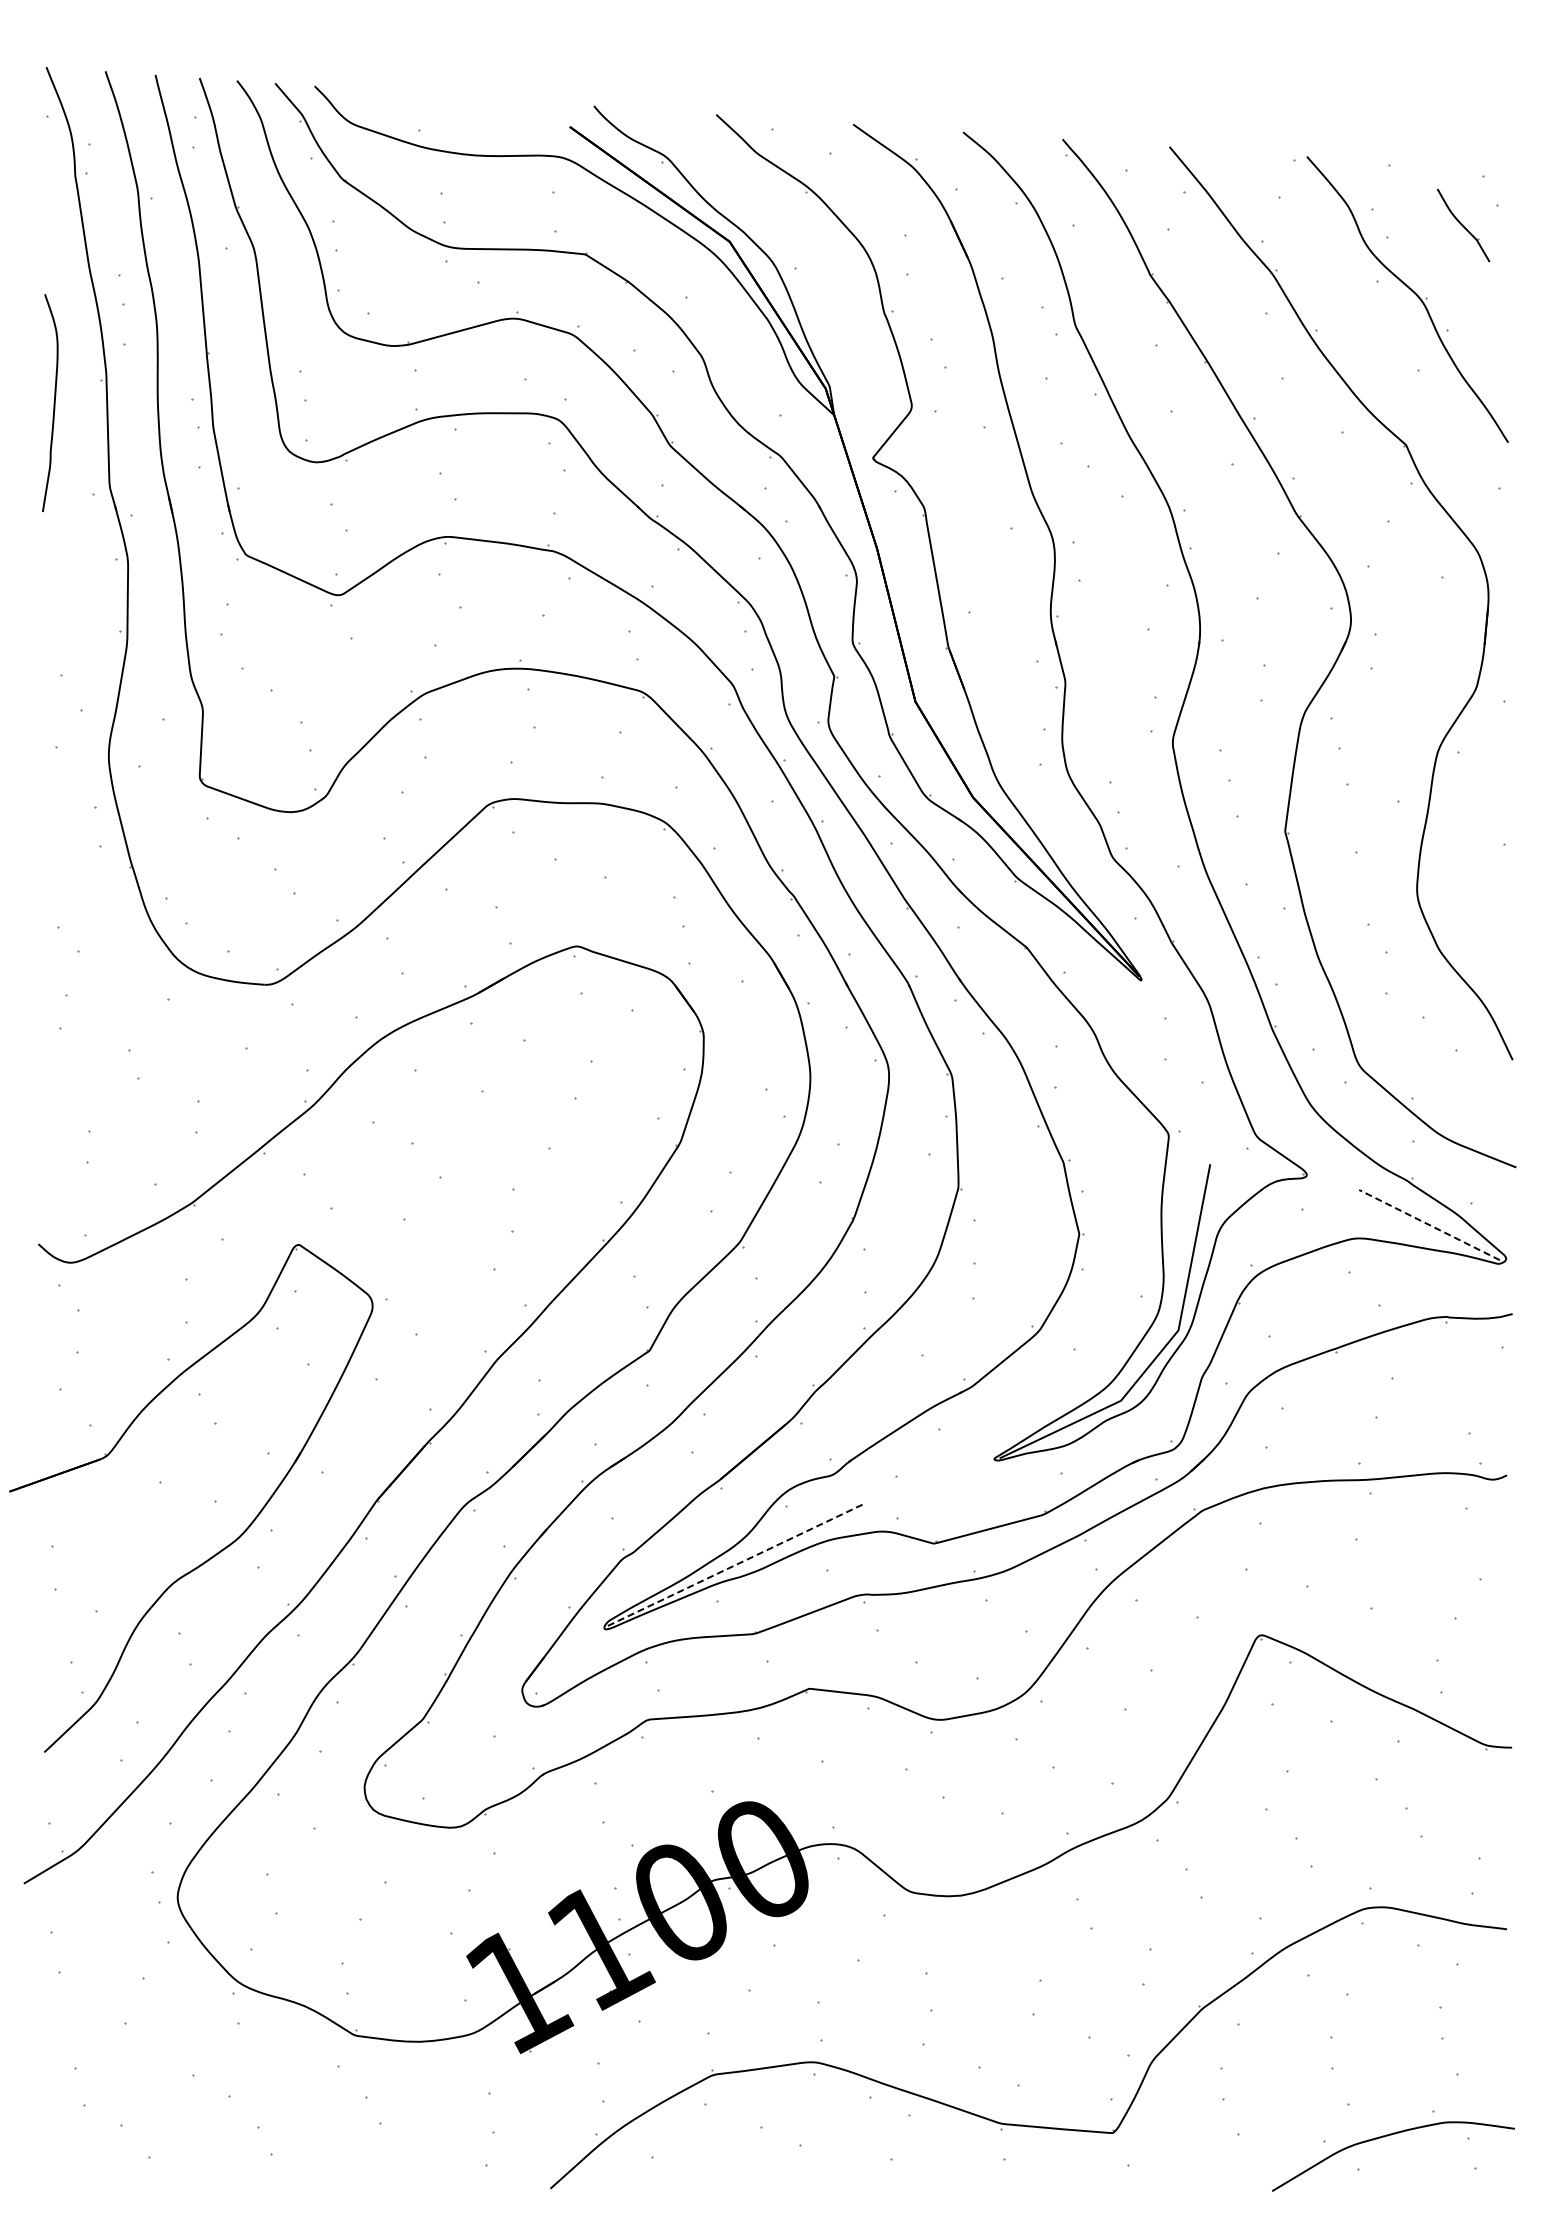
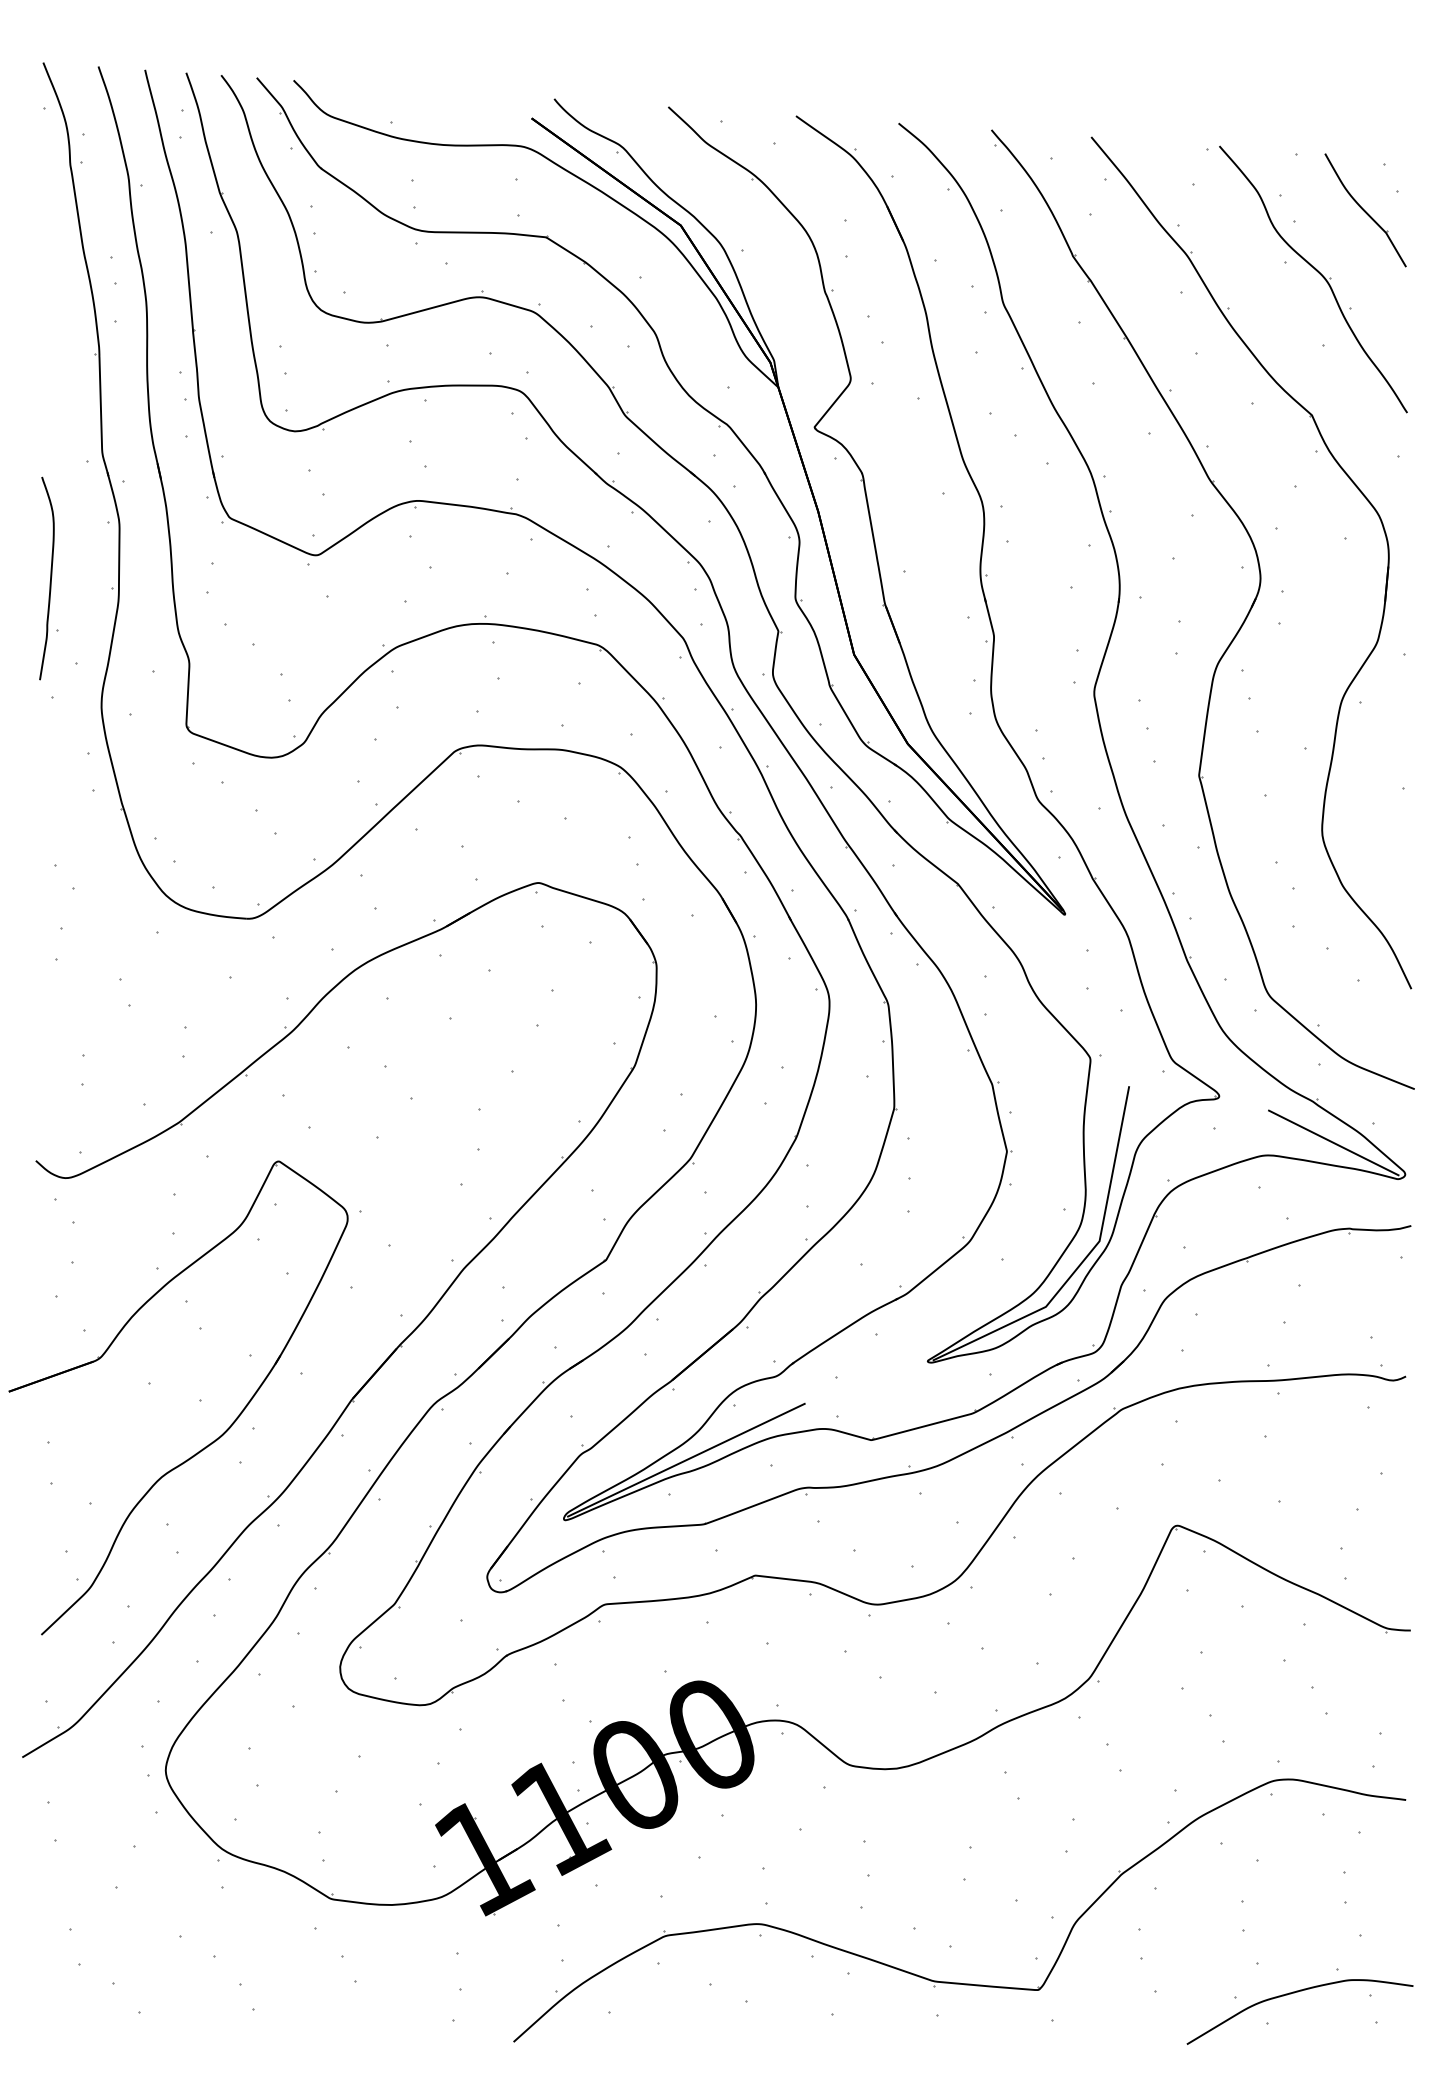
part: (1463, 225) -> (1365, 210), size x1.67
curve: (53, 403) -> (49, 578), moved
line: (1429, 1225) -> (1333, 1143), dashed -> solid
line: (736, 1564) -> (687, 1459), dashed -> solid

